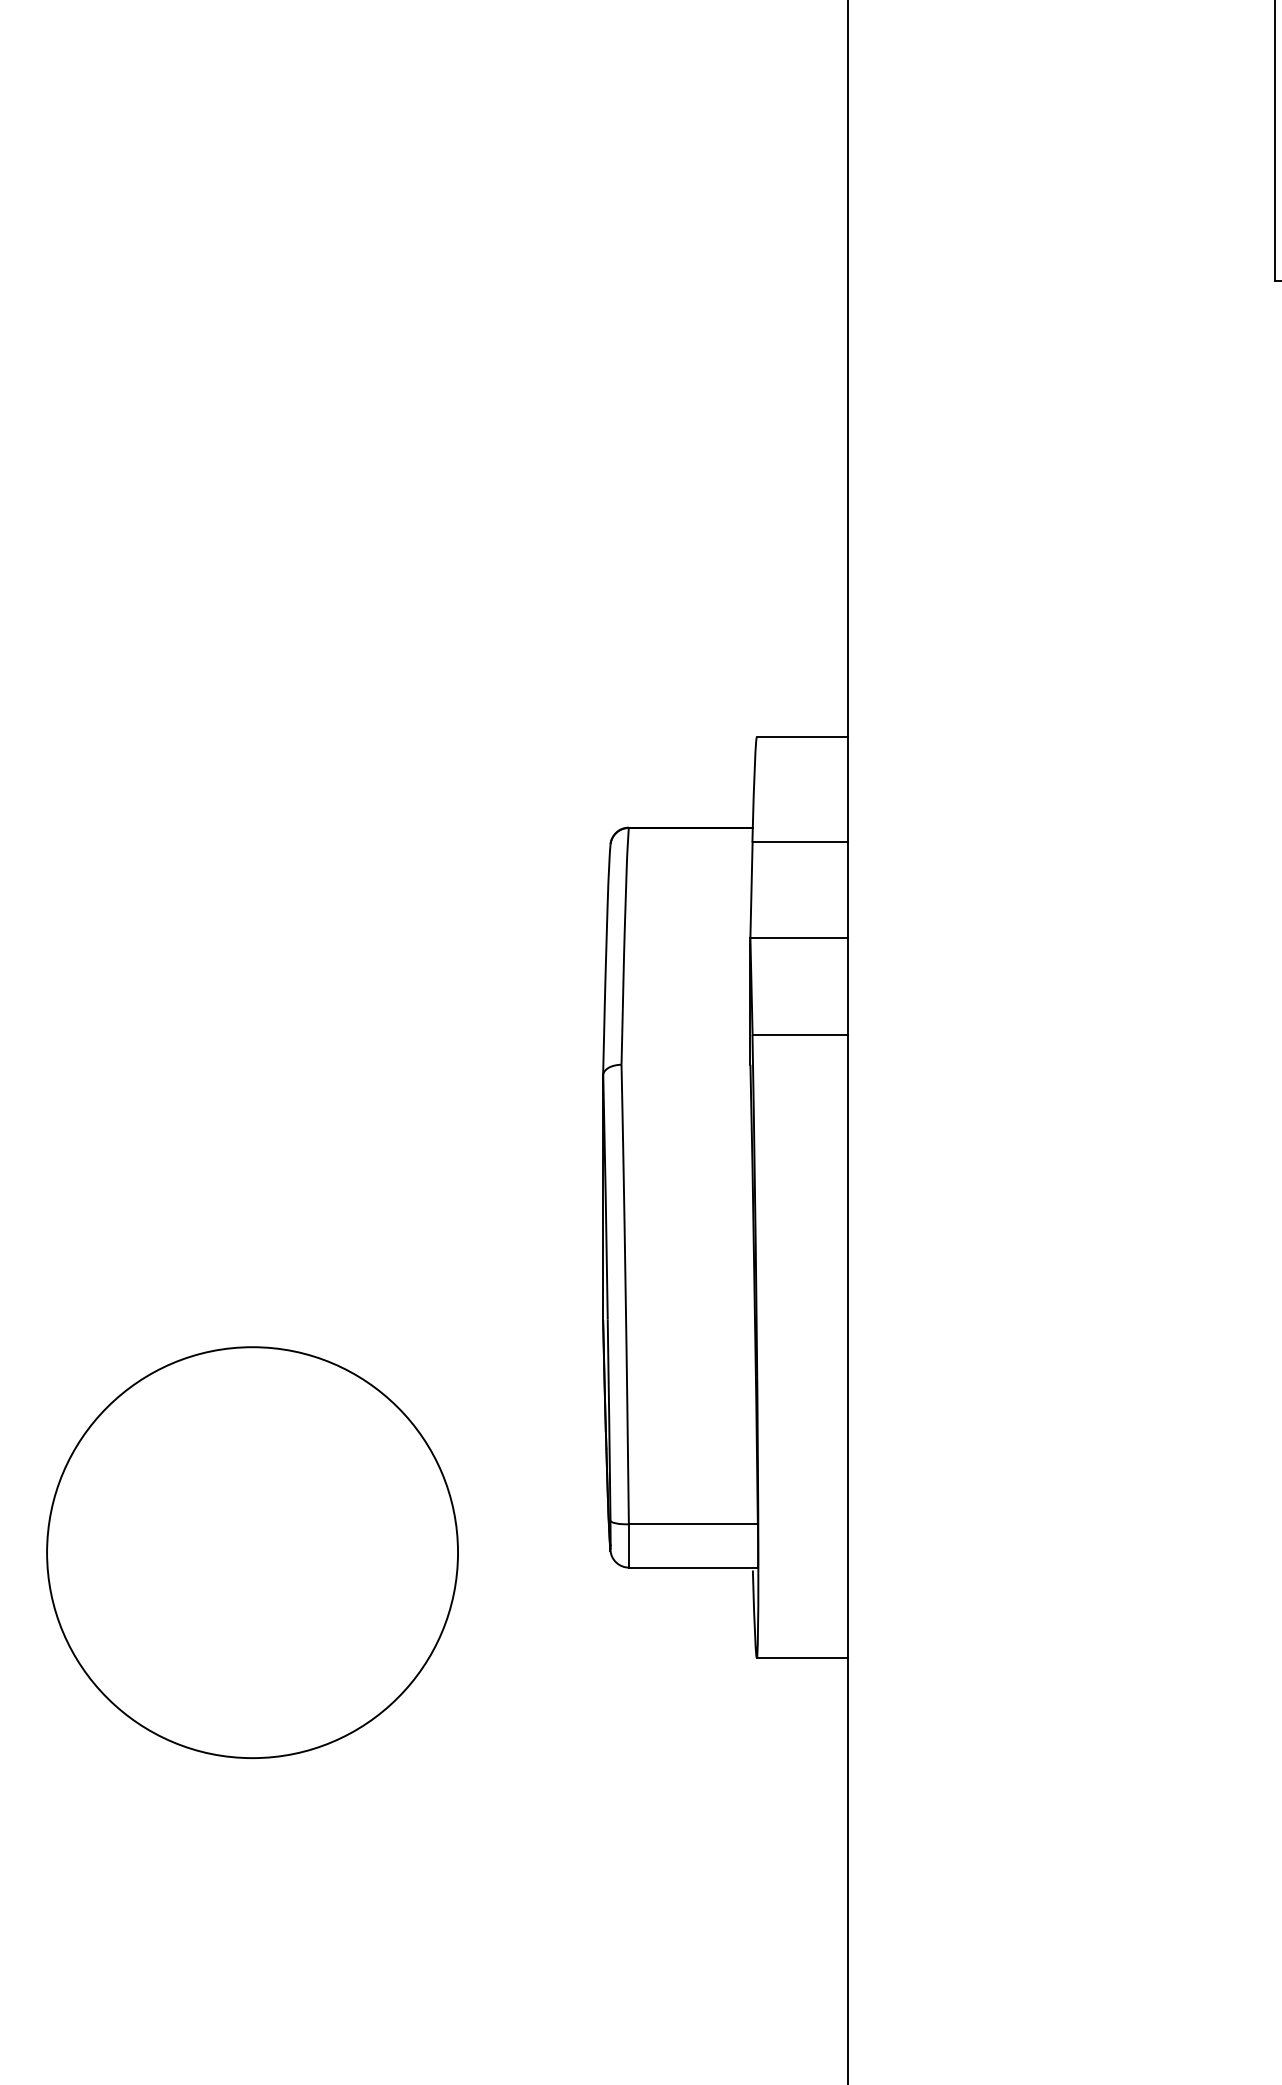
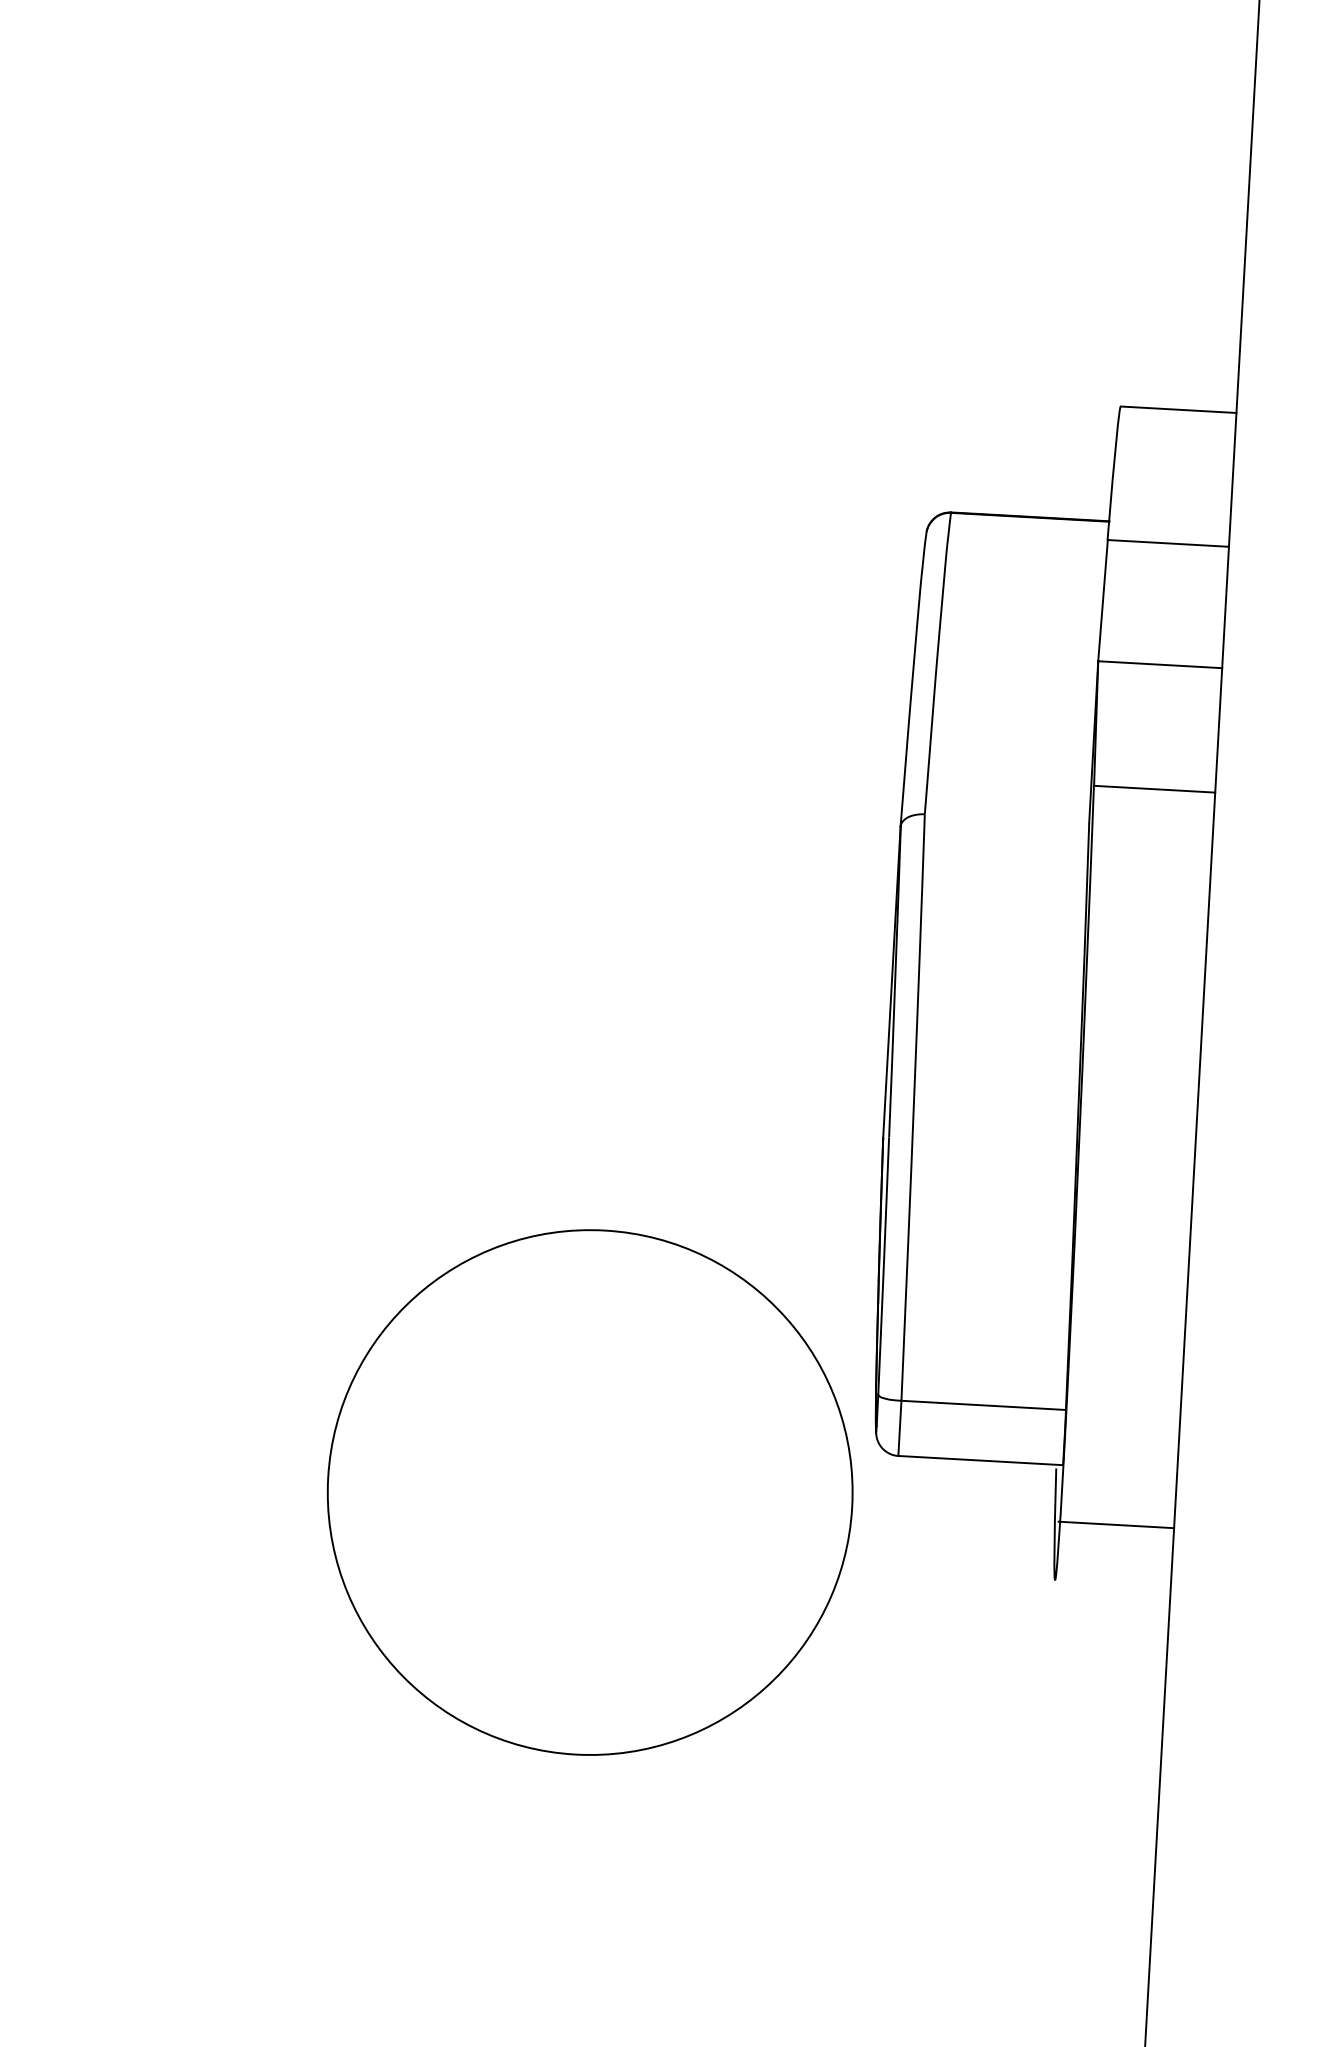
circle: (252, 1552) -> (590, 1492), moved
line: (802, 1657) -> (1116, 1524), moved

